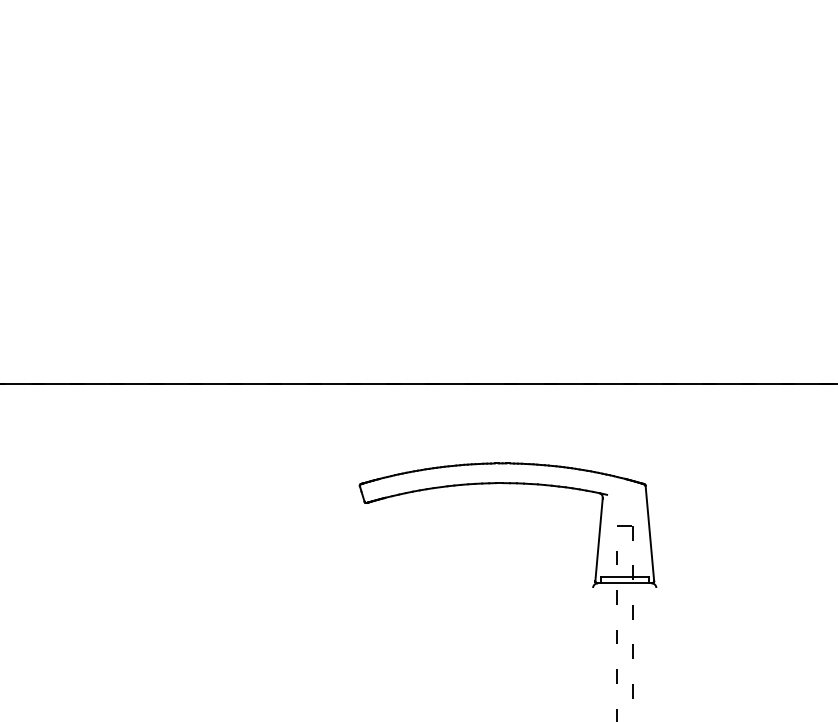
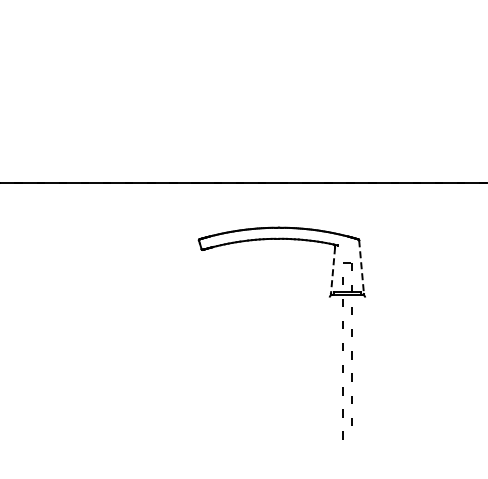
line: (649, 534) -> (361, 267), solid -> dashed
line: (599, 539) -> (333, 270), solid -> dashed

